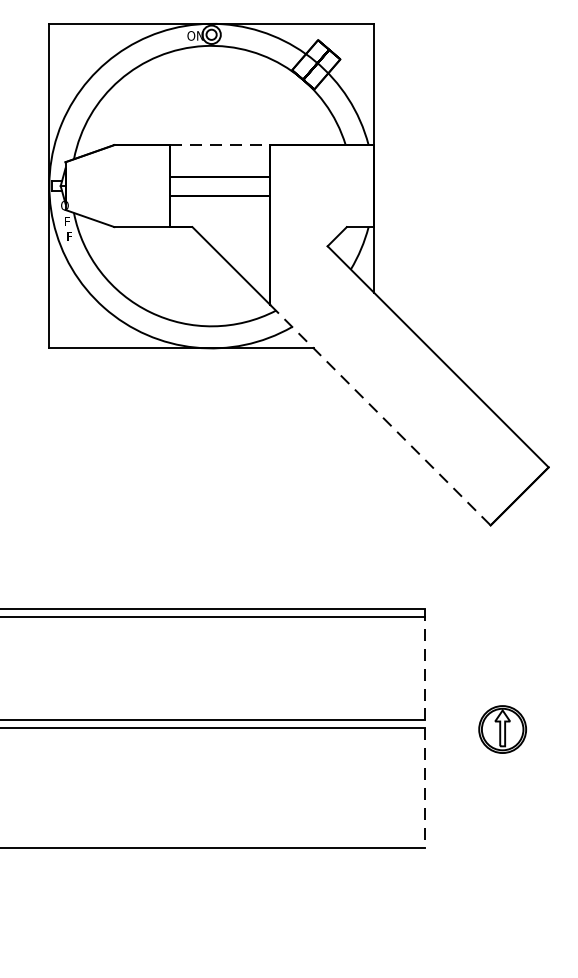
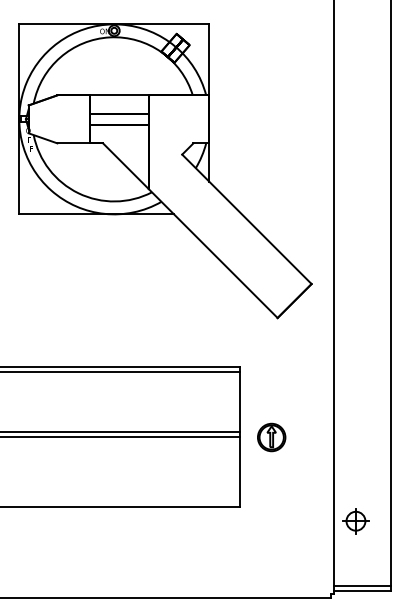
line: (220, 145) -> (119, 95), dashed -> solid
line: (381, 415) -> (213, 253), dashed -> solid
line: (425, 727) -> (239, 436), dashed -> solid
part: (502, 729) -> (271, 437), moved

